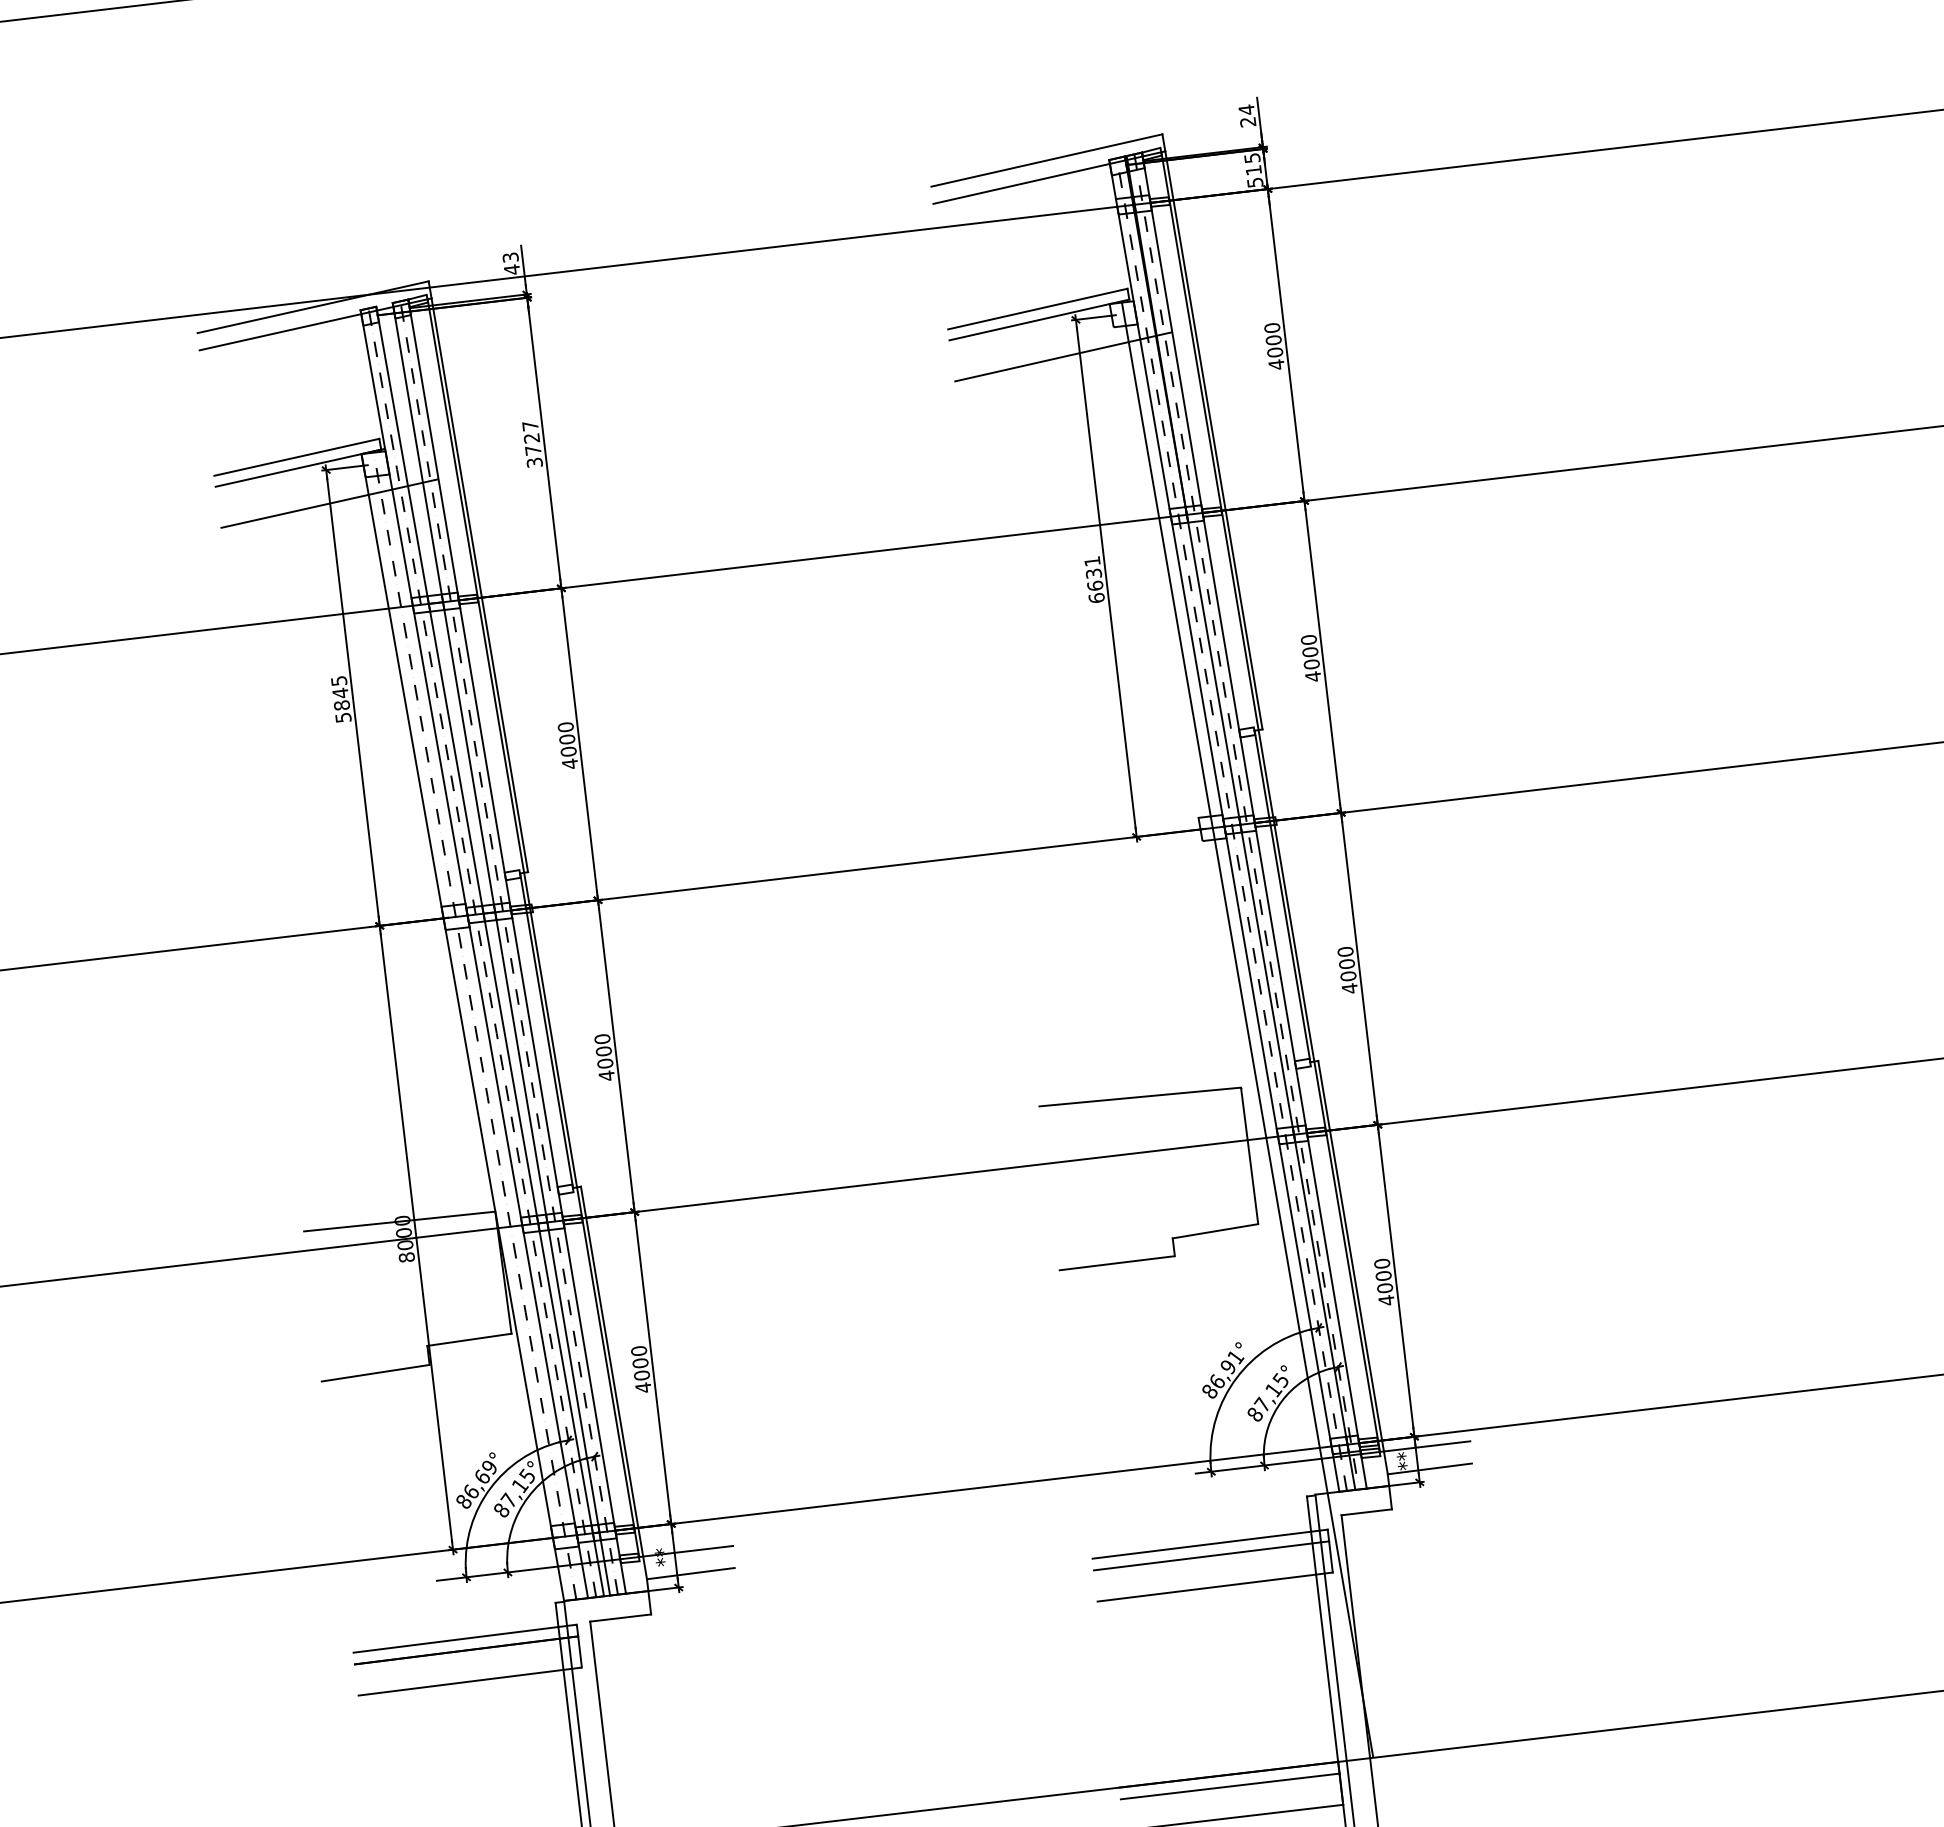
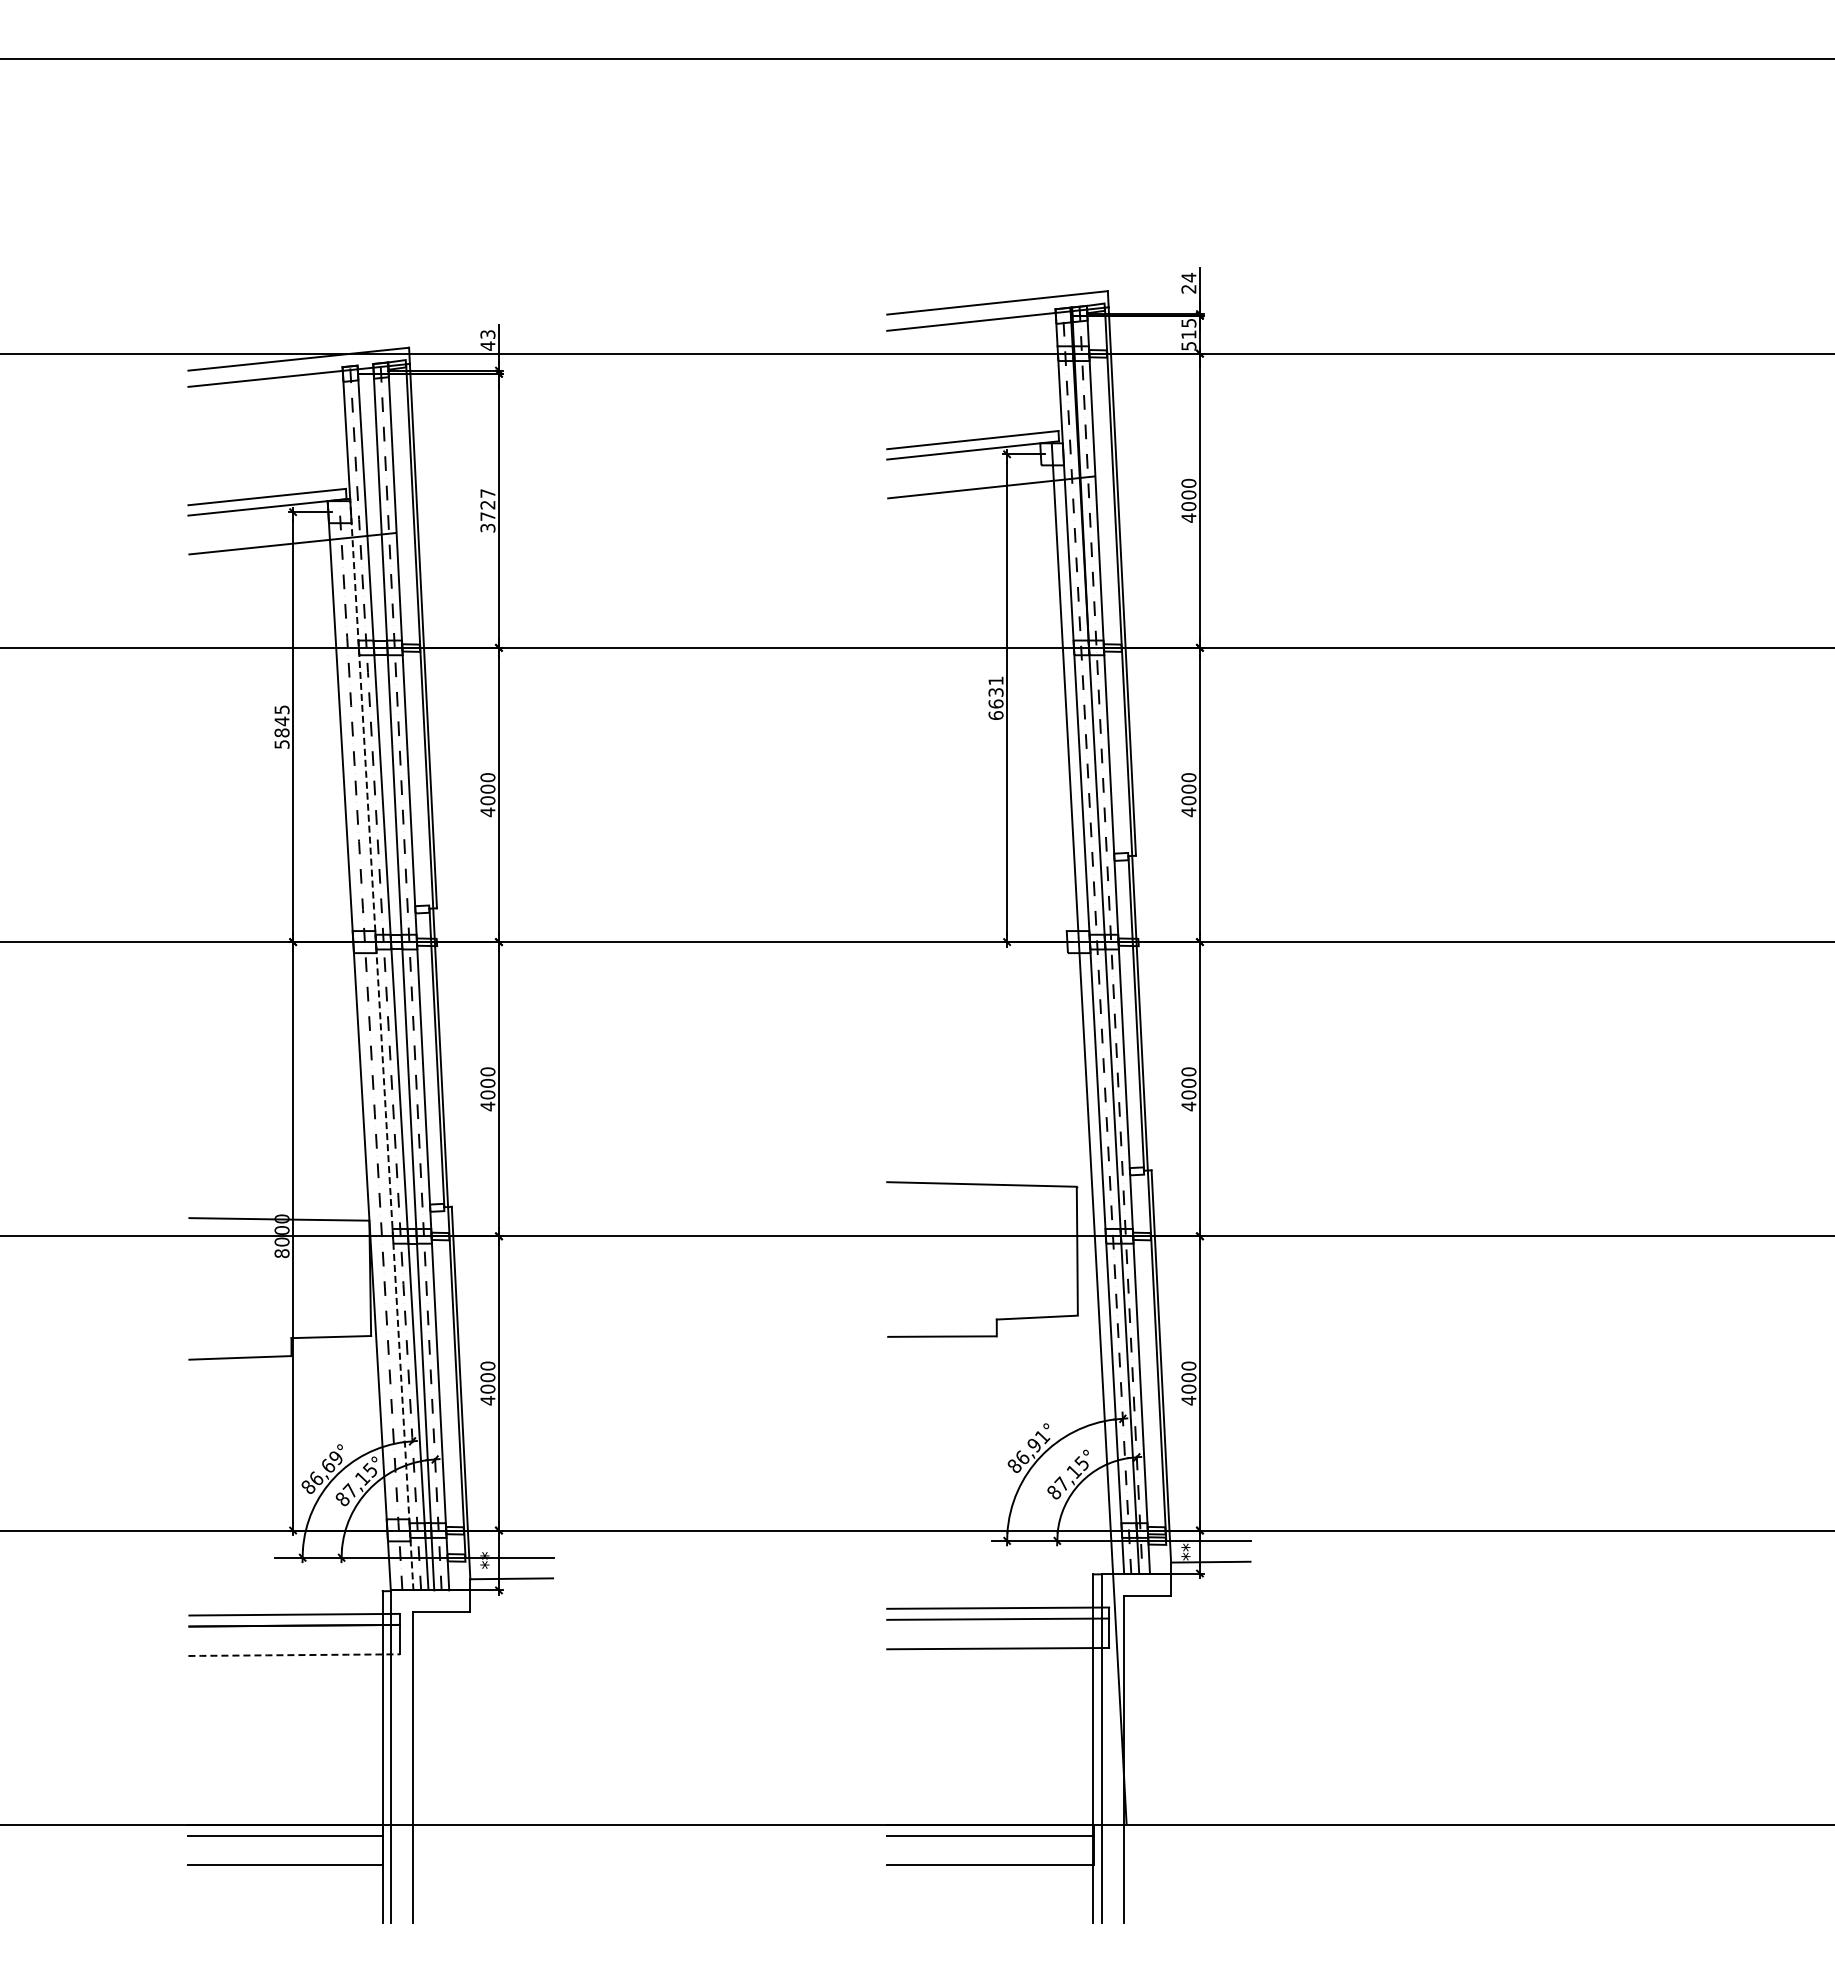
arc: (486, 1023) -> (381, 1044), solid -> dashed
arc: (470, 1681) -> (294, 1655), solid -> dashed

